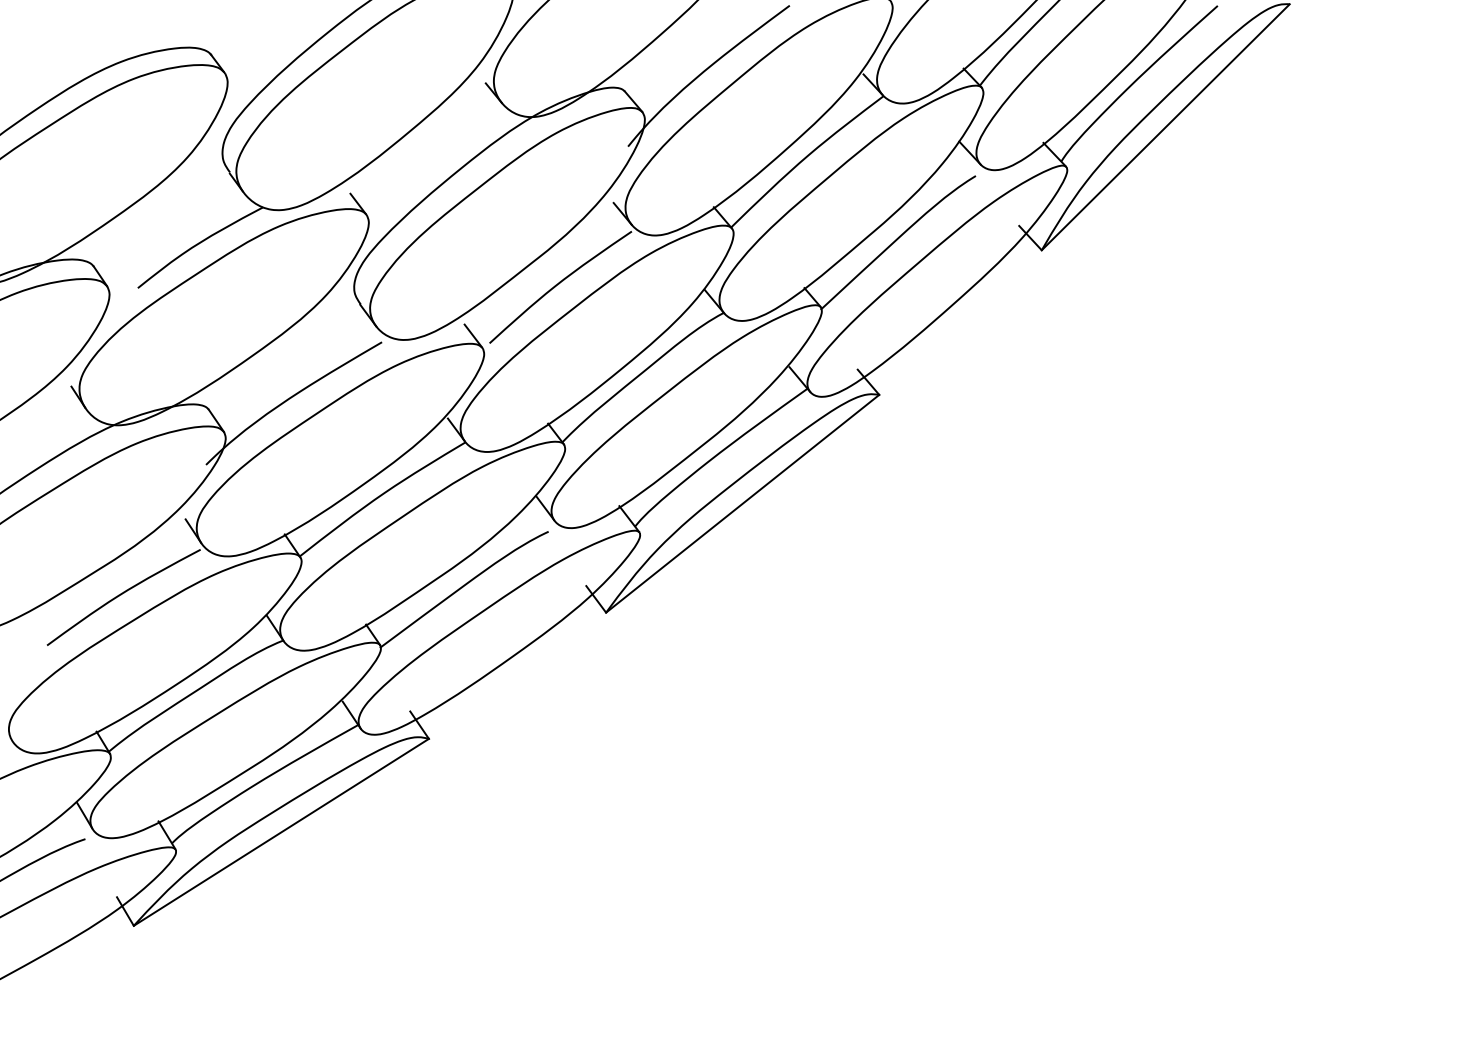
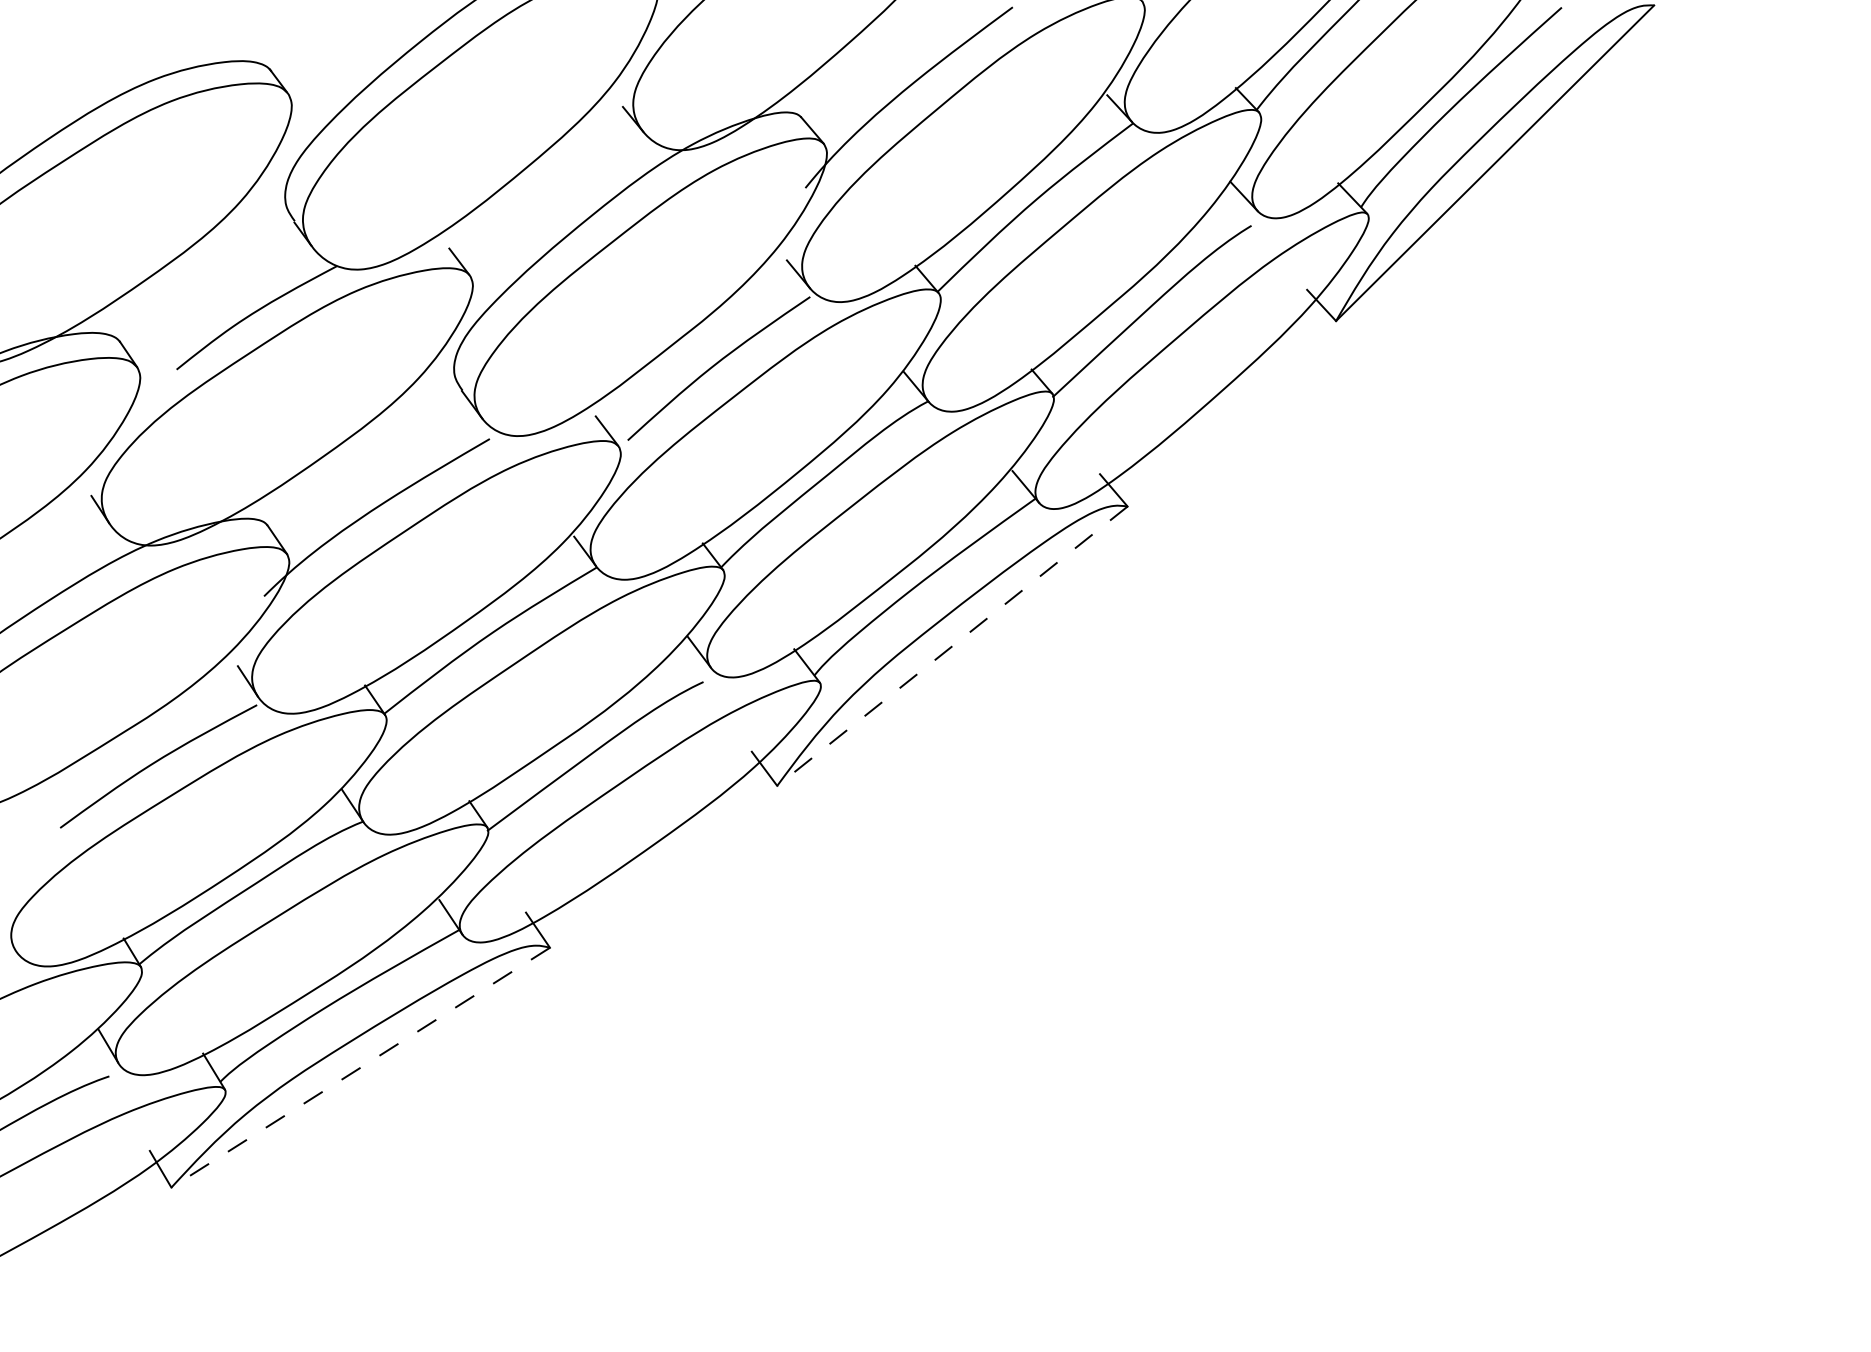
line: (742, 504) -> (952, 646), solid -> dashed
line: (281, 832) -> (360, 1067), solid -> dashed

